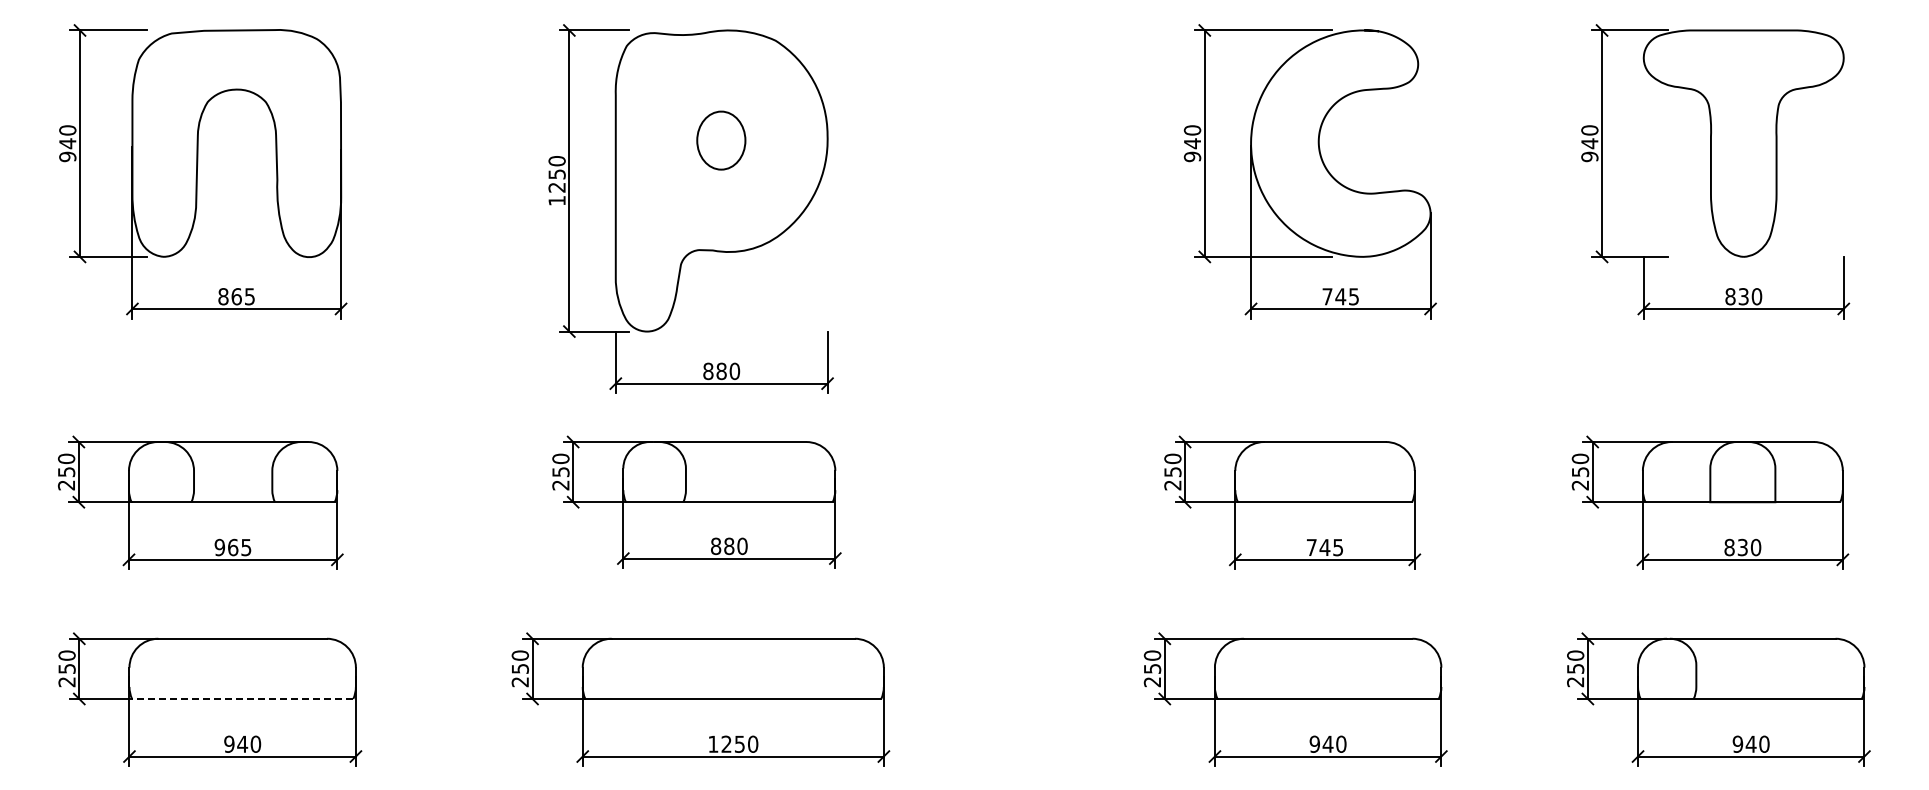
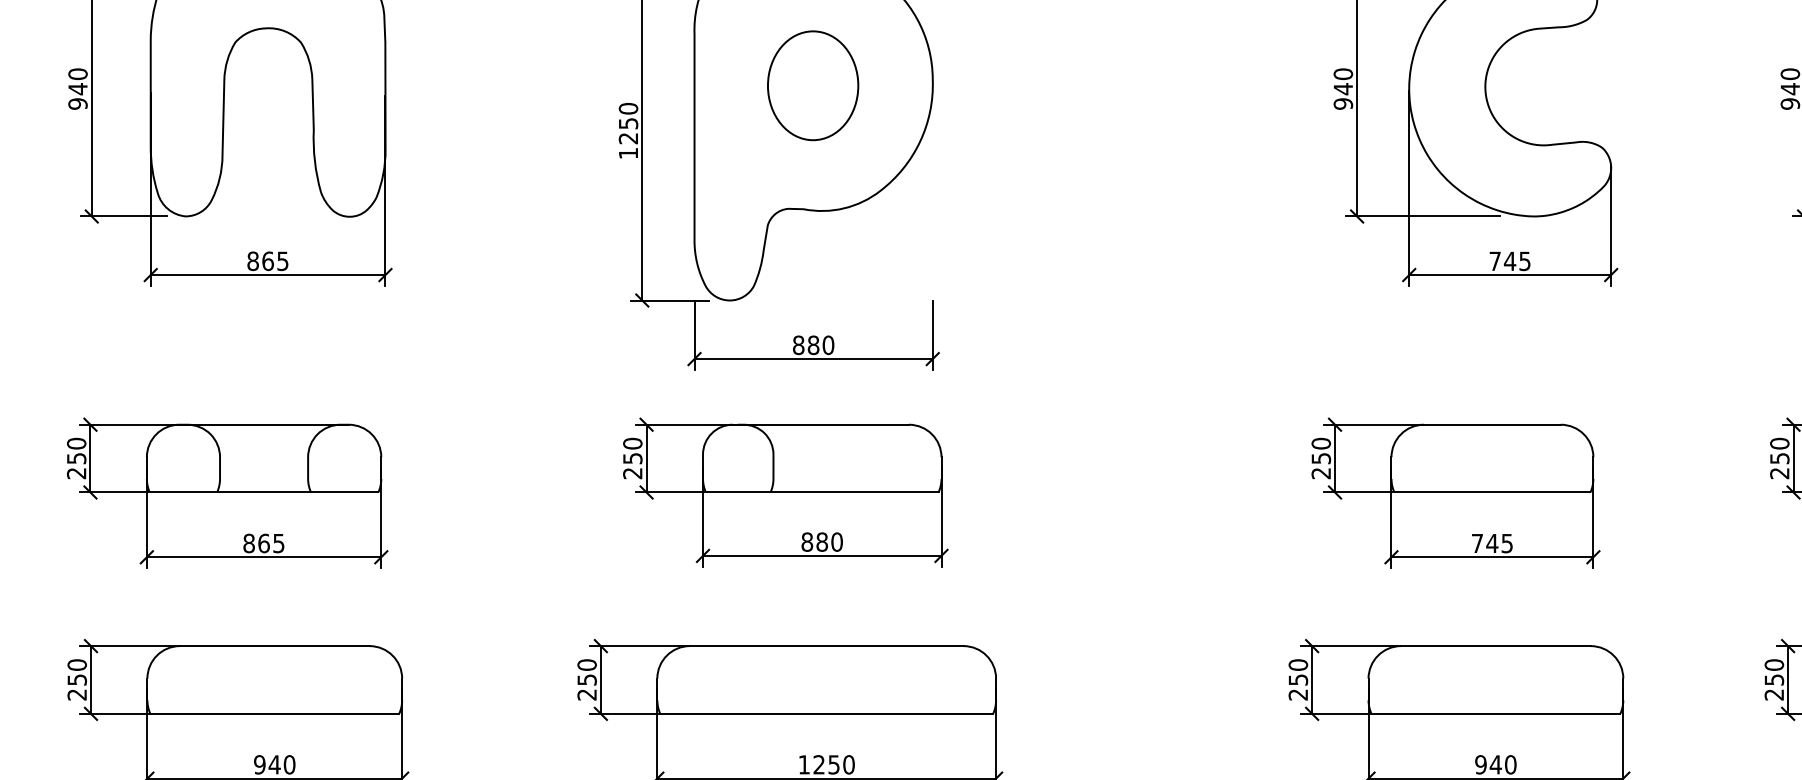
part: (721, 140) -> (813, 85), size x1.67
text: (219, 547) -> (248, 543), 965 -> 865
line: (242, 699) -> (274, 714), dashed -> solid

